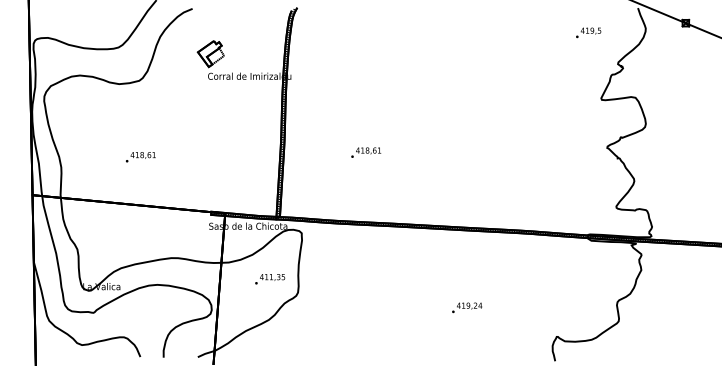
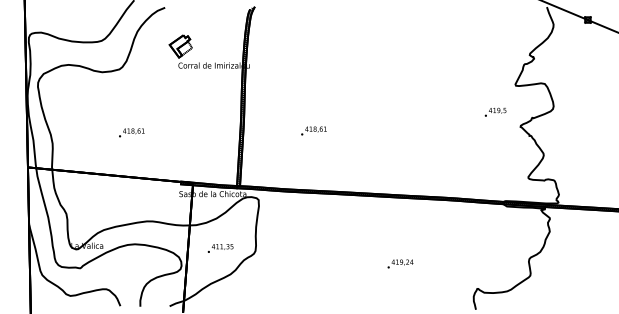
text: (588, 31) -> (495, 111), moved
text: (140, 156) -> (131, 132), moved
text: (269, 279) -> (220, 248), moved

